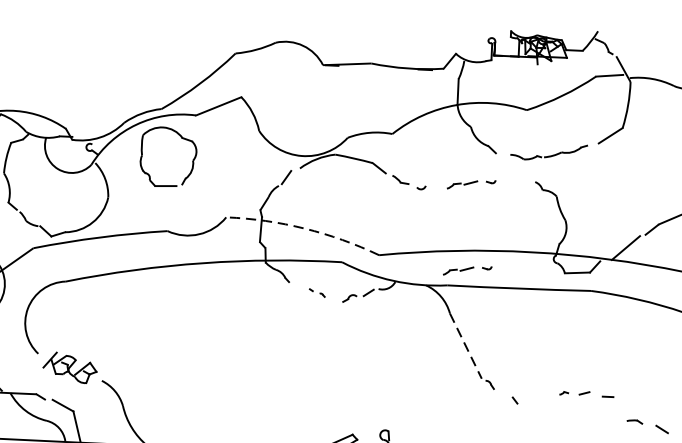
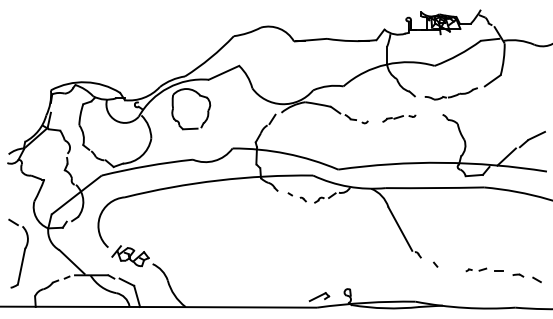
arc: (304, 228) -> (286, 153), dashed -> solid
part: (468, 270) -> (399, 177), removed
part: (316, 293) -> (296, 197), size x1.67
line: (466, 346) -> (400, 229), dashed -> solid
part: (586, 393) -> (484, 269), moved

